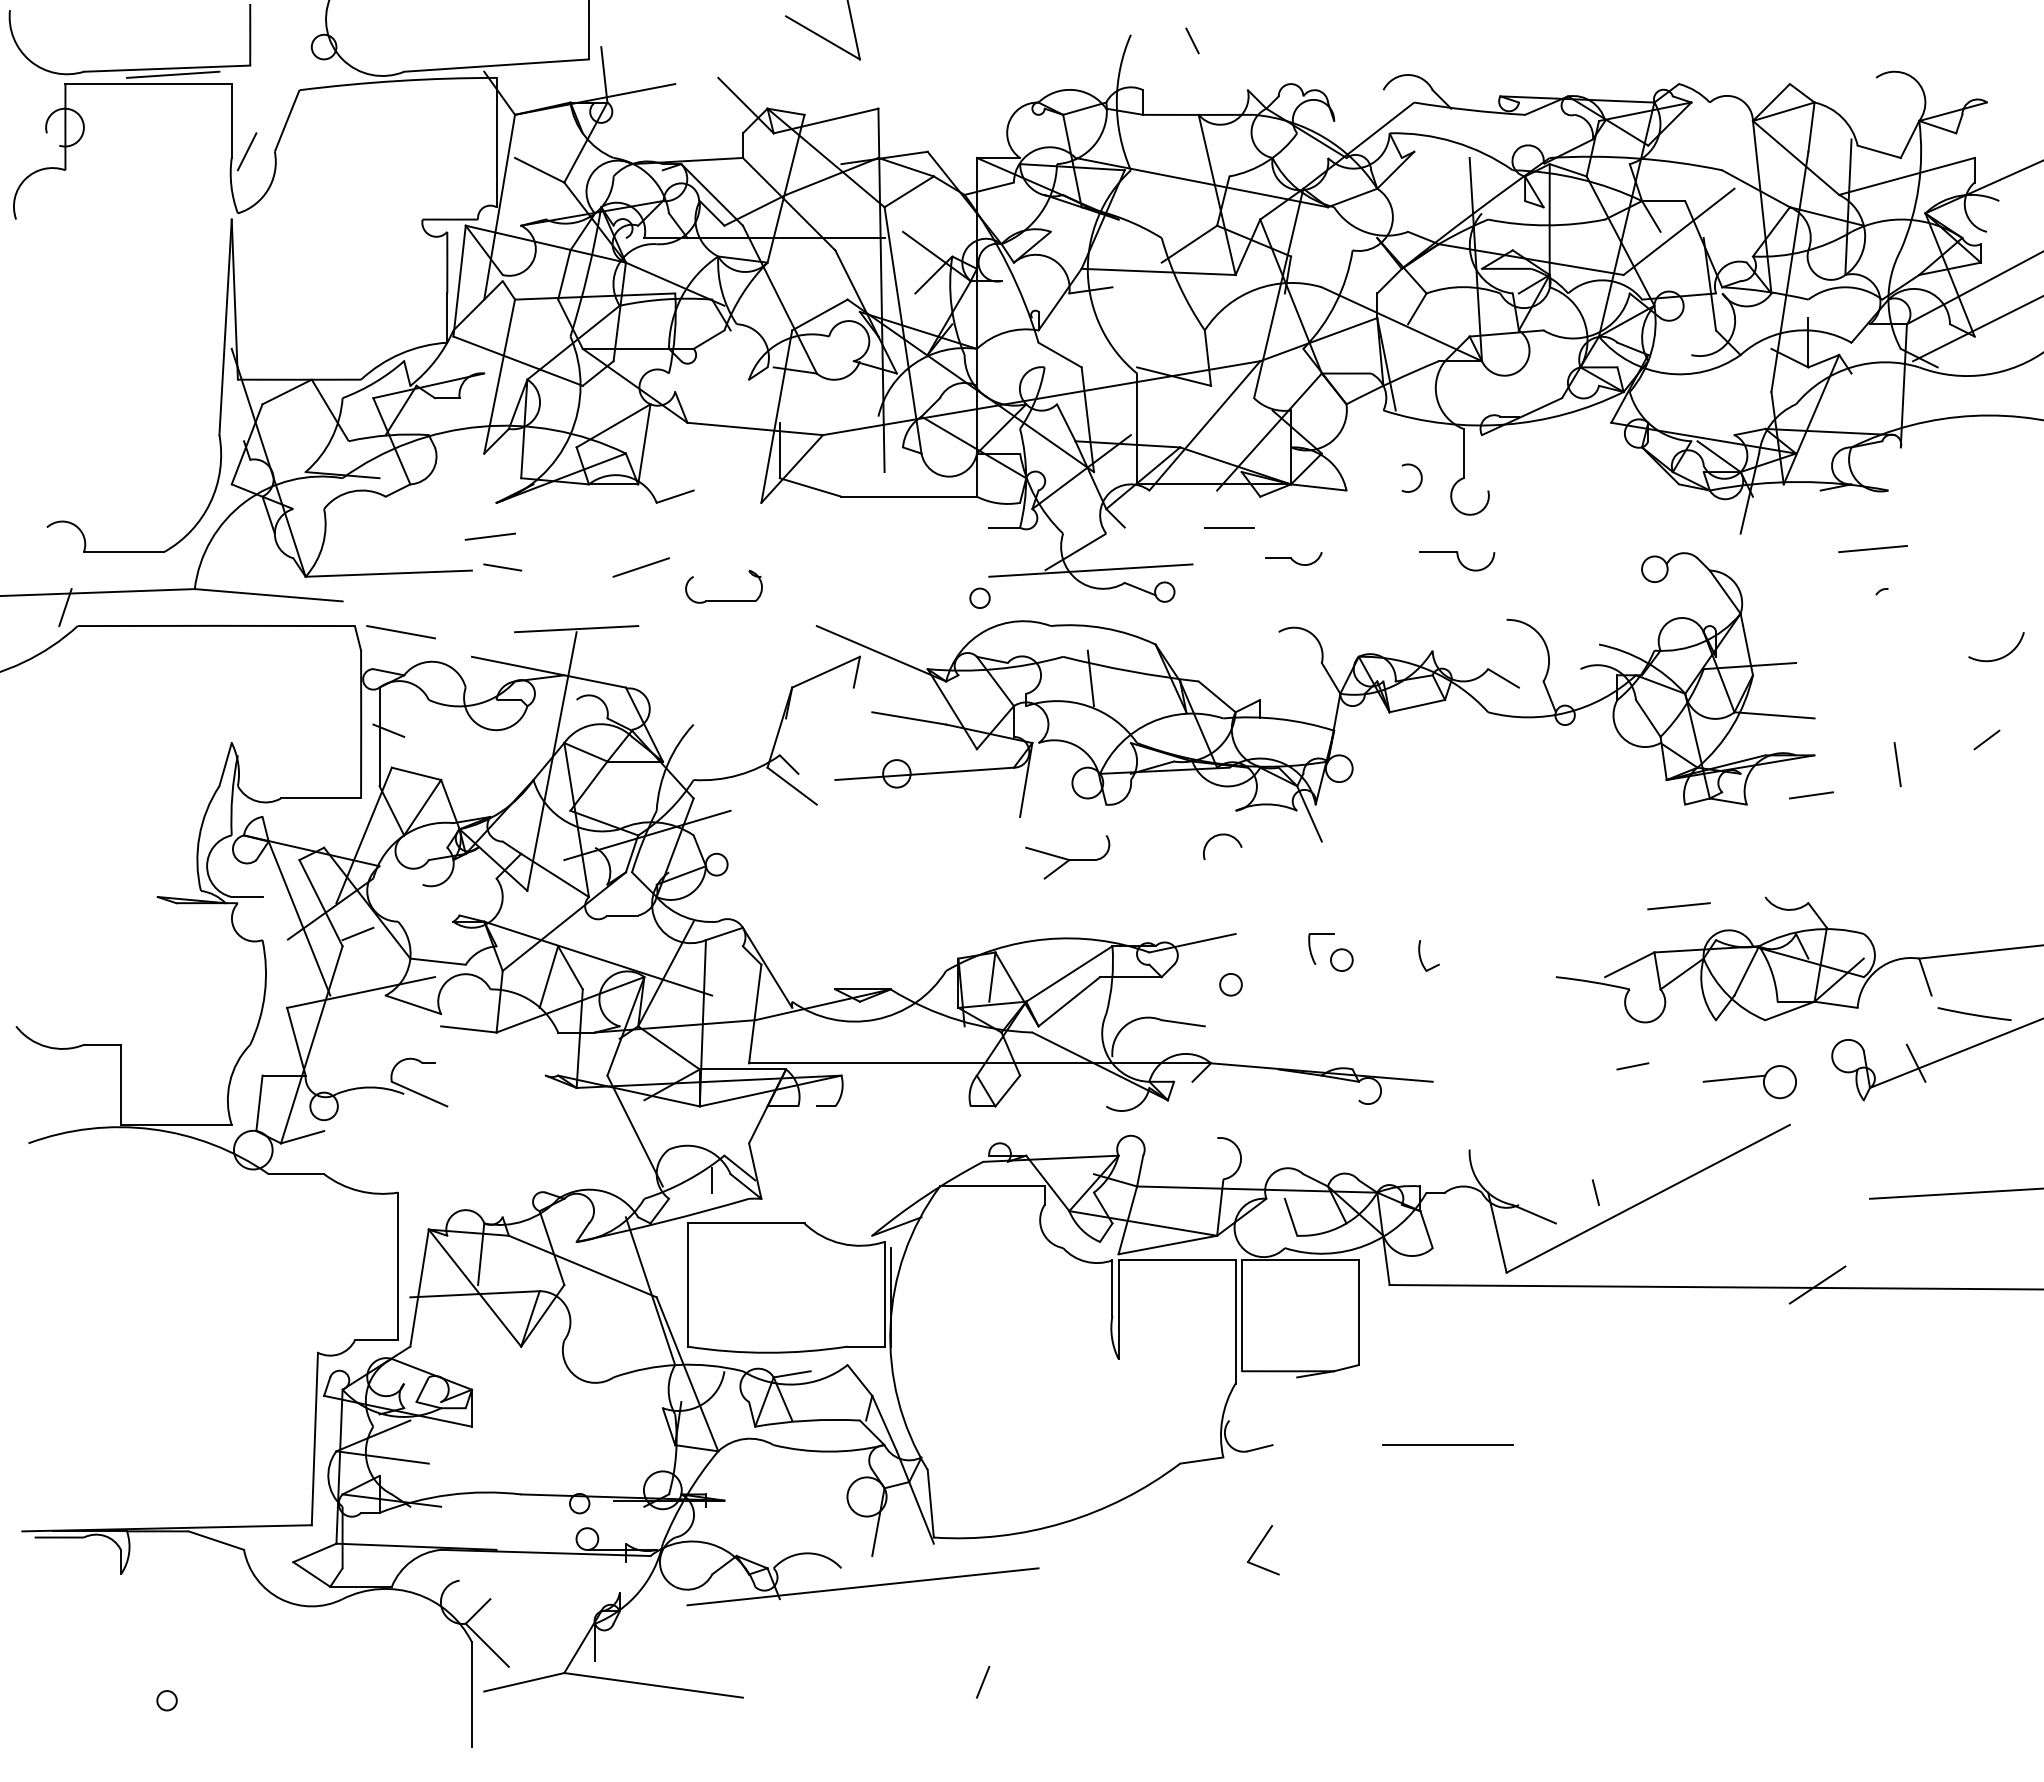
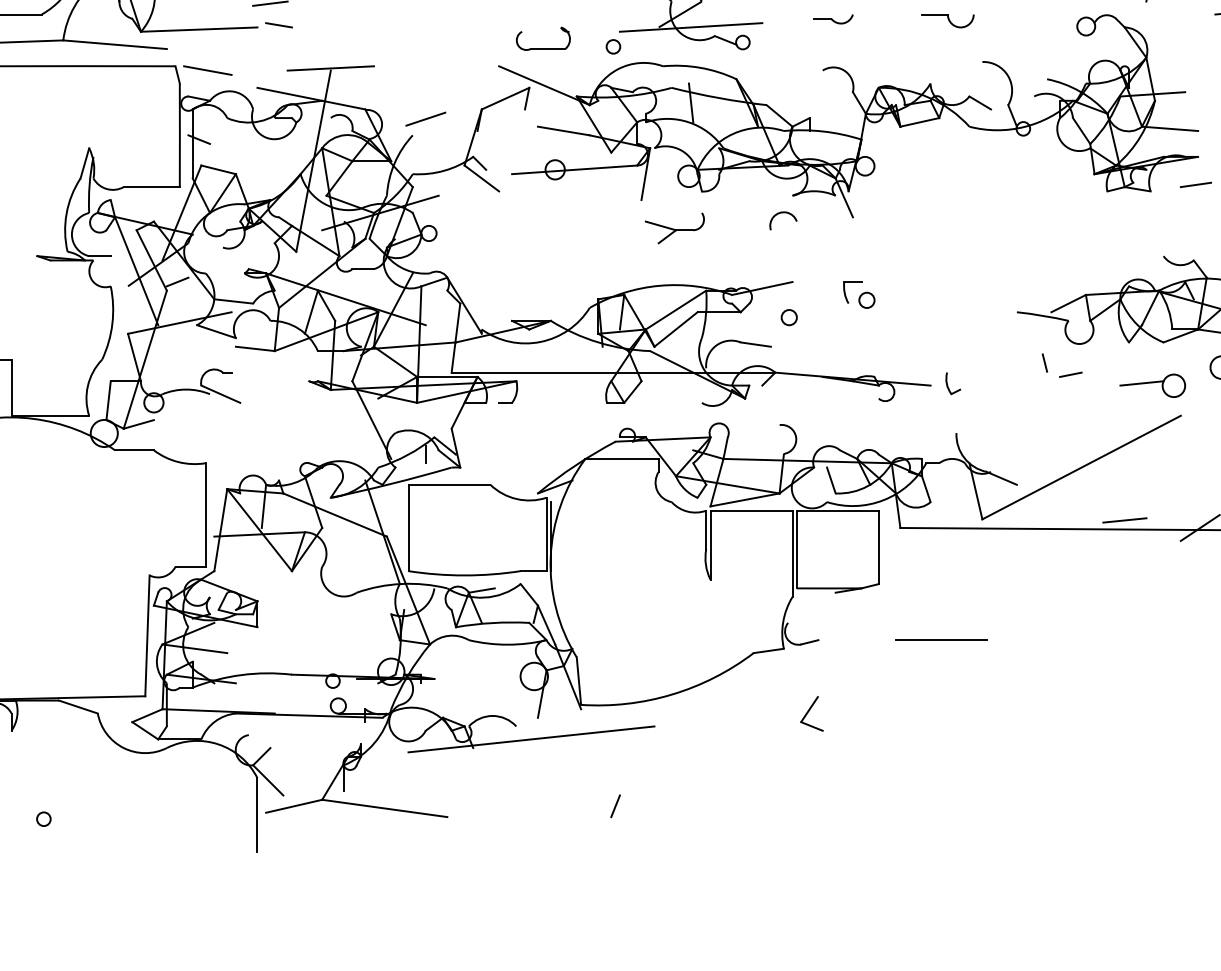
line: (640, 567) -> (425, 119), moved
part: (723, 600) -> (543, 48), moved
line: (1678, 906) -> (1124, 520), moved
part: (1421, 958) -> (947, 385), moved
line: (1595, 1192) -> (1044, 362), moved

